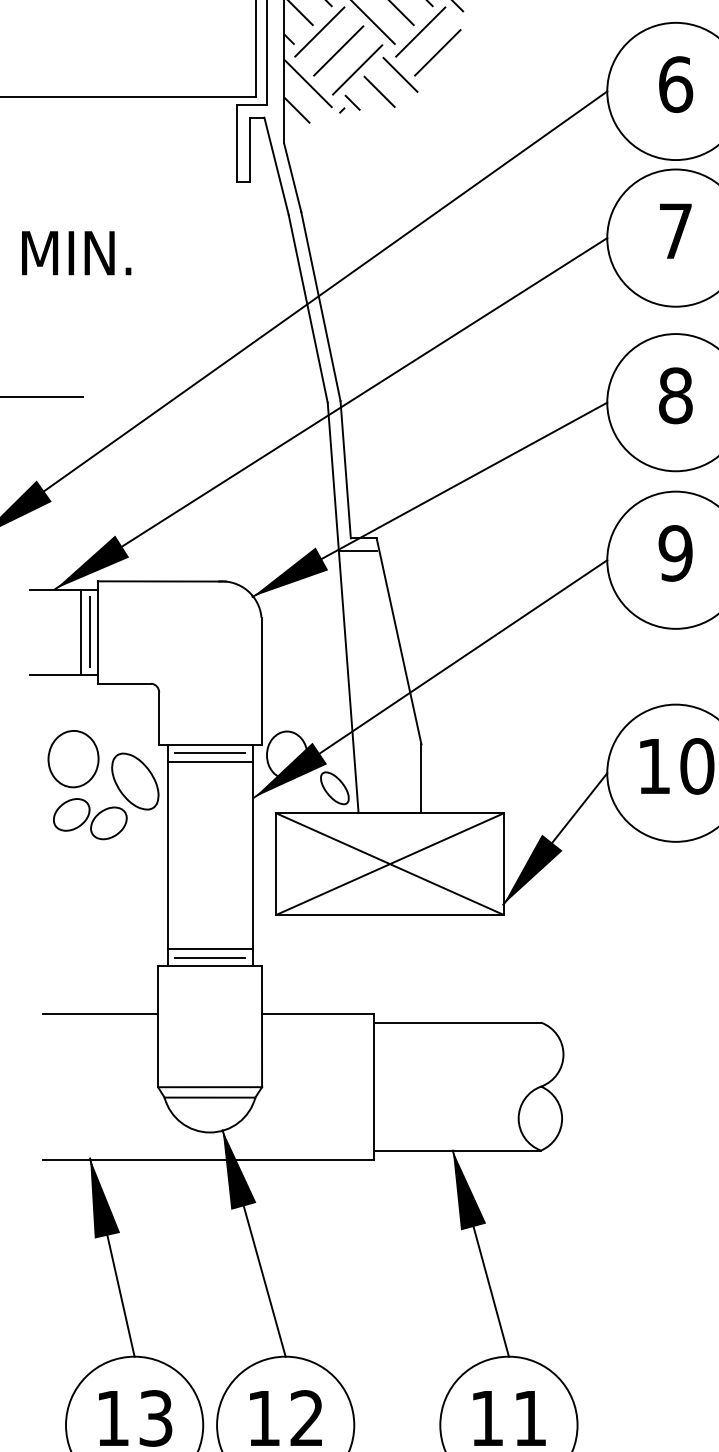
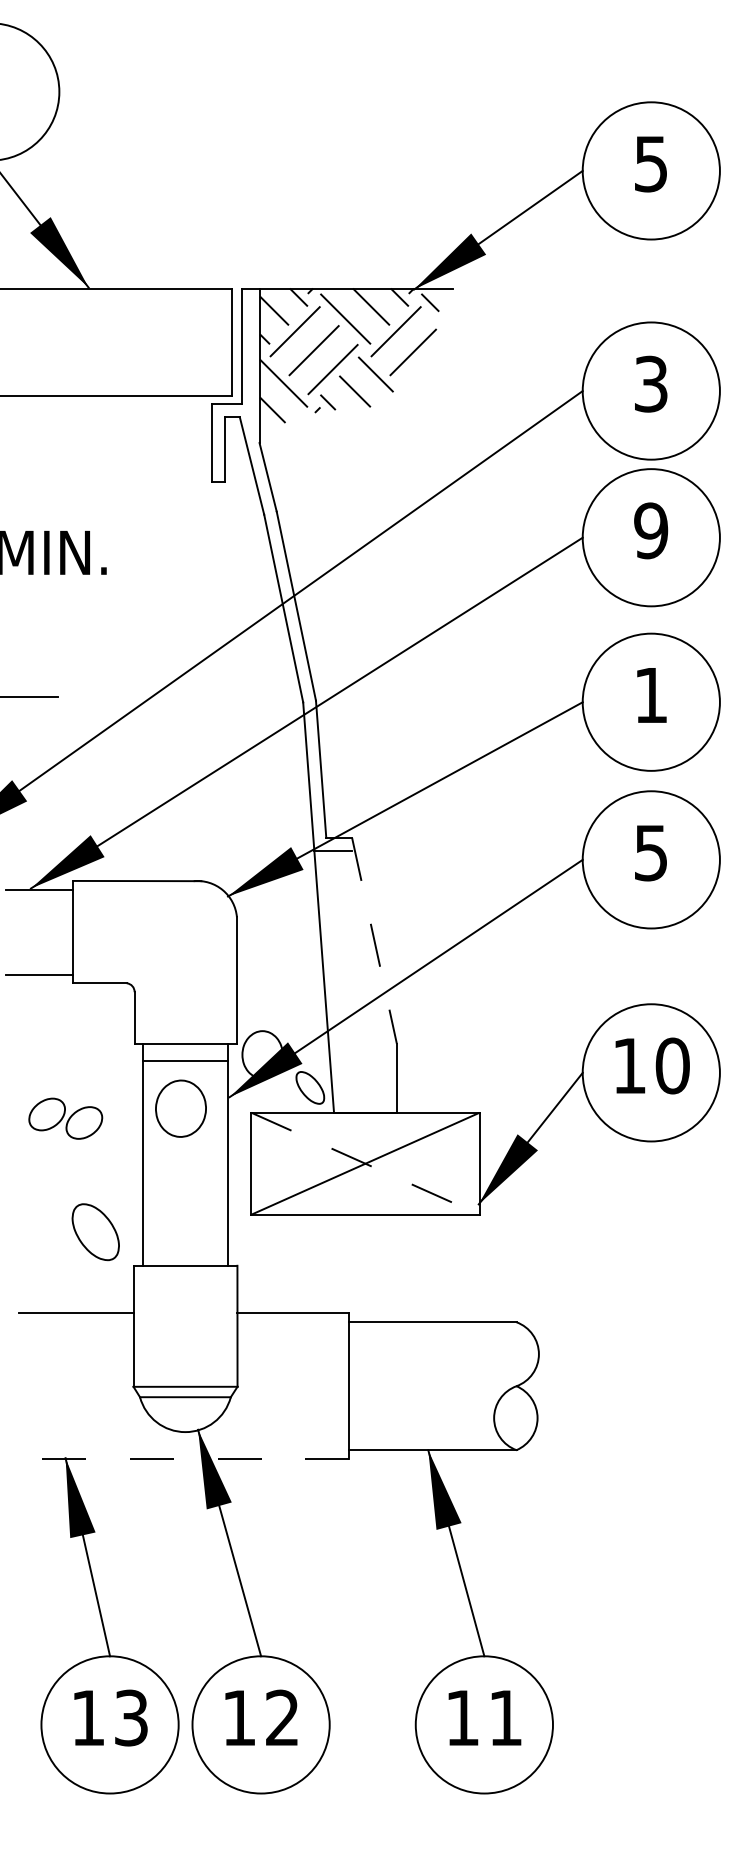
text: (676, 83) -> (651, 383), 6 -> 3
text: (676, 230) -> (651, 530), 7 -> 9
text: (676, 395) -> (651, 695), 8 -> 1
text: (676, 552) -> (651, 852), 9 -> 5
line: (81, 631) -> (56, 931), removed
line: (89, 631) -> (64, 931), removed
line: (399, 641) -> (374, 941), solid -> dashed
line: (210, 752) -> (185, 1052), removed
part: (73, 758) -> (180, 1108), moved
part: (135, 781) -> (95, 1232), moved
line: (390, 863) -> (365, 1163), solid -> dashed
line: (210, 948) -> (185, 1248), removed
line: (210, 957) -> (185, 1257), removed
line: (208, 1159) -> (183, 1459), solid -> dashed

